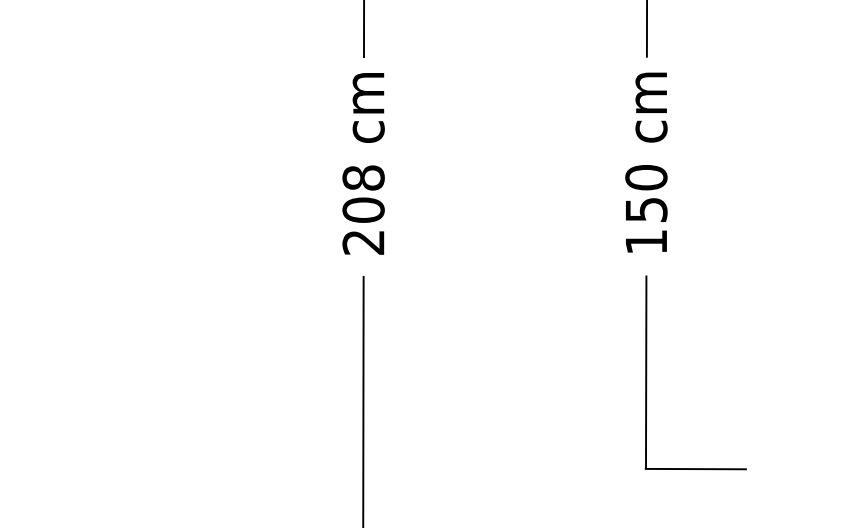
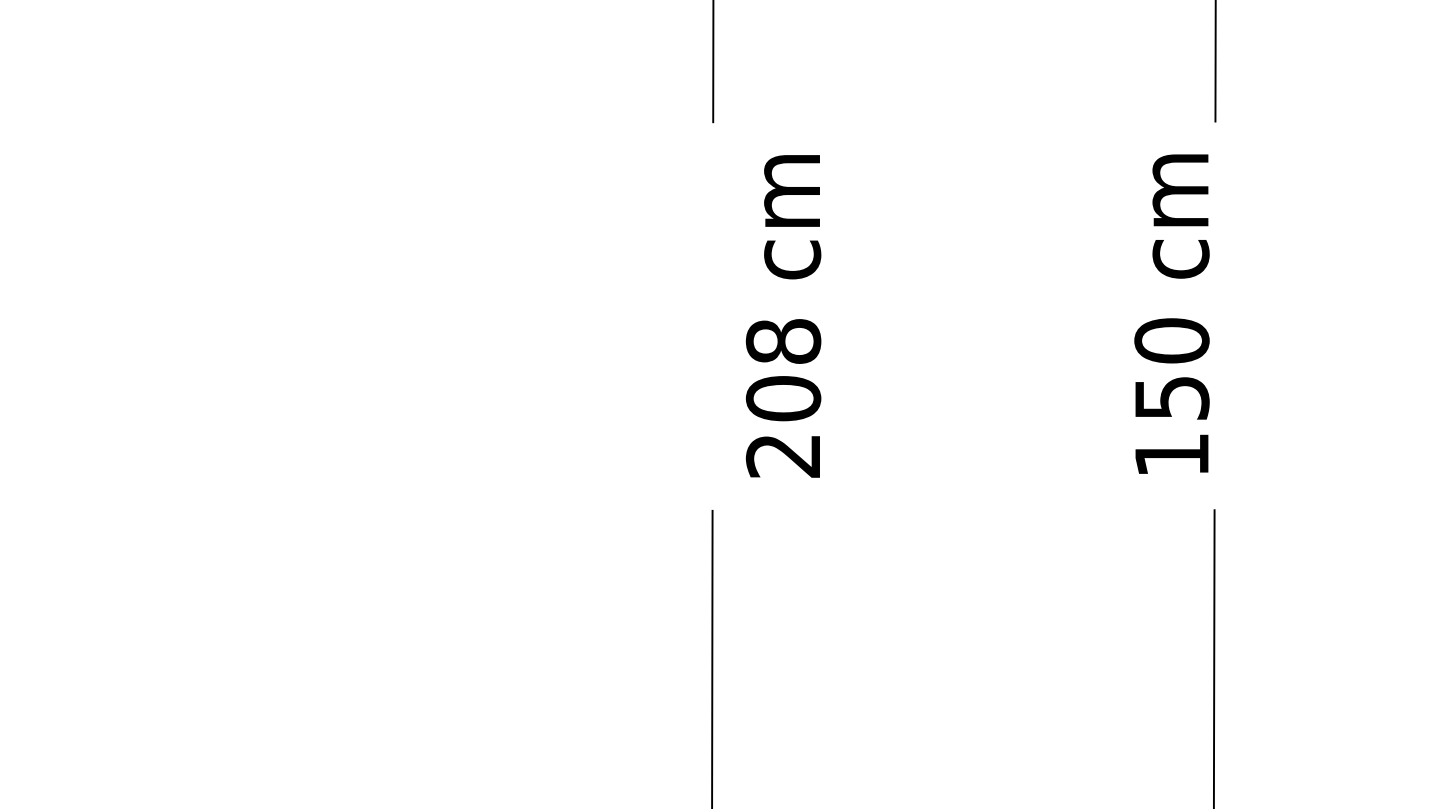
text: (646, 162) -> (1172, 313), moved
text: (363, 163) -> (783, 315), moved

